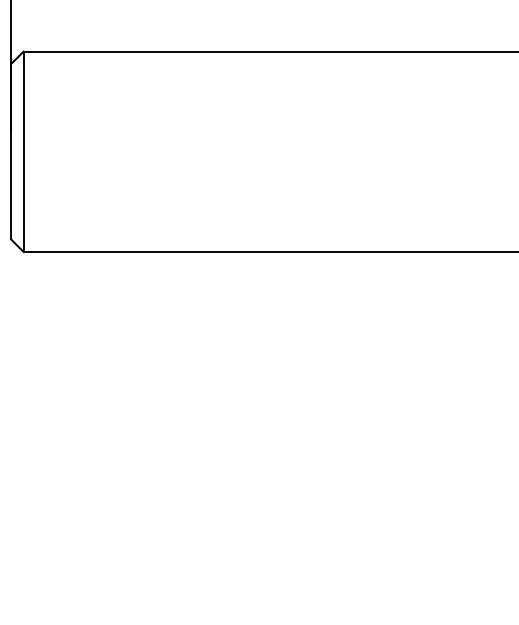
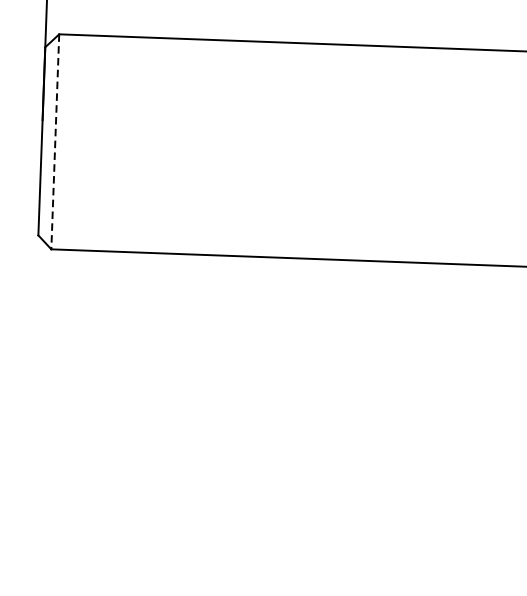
line: (23, 152) -> (55, 142), solid -> dashed

